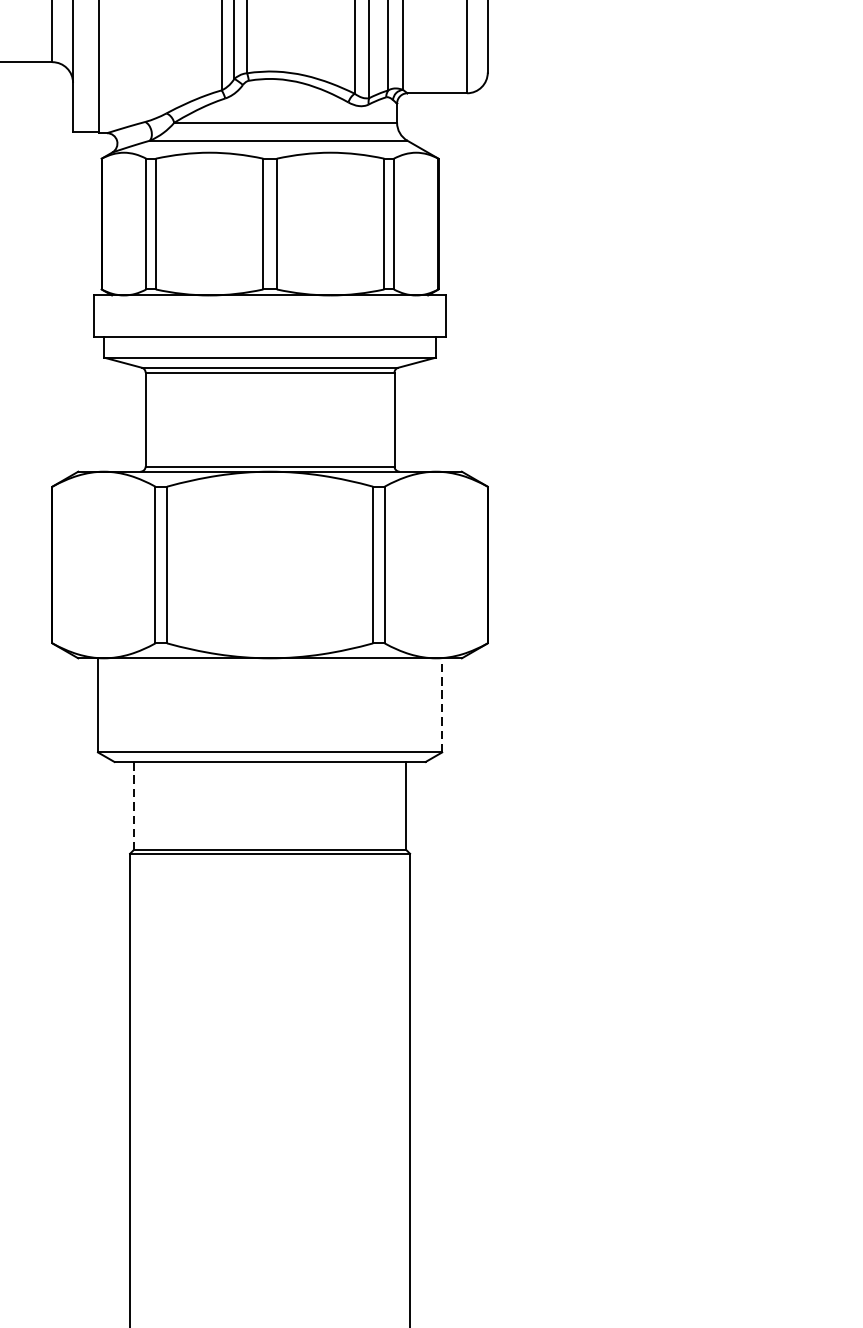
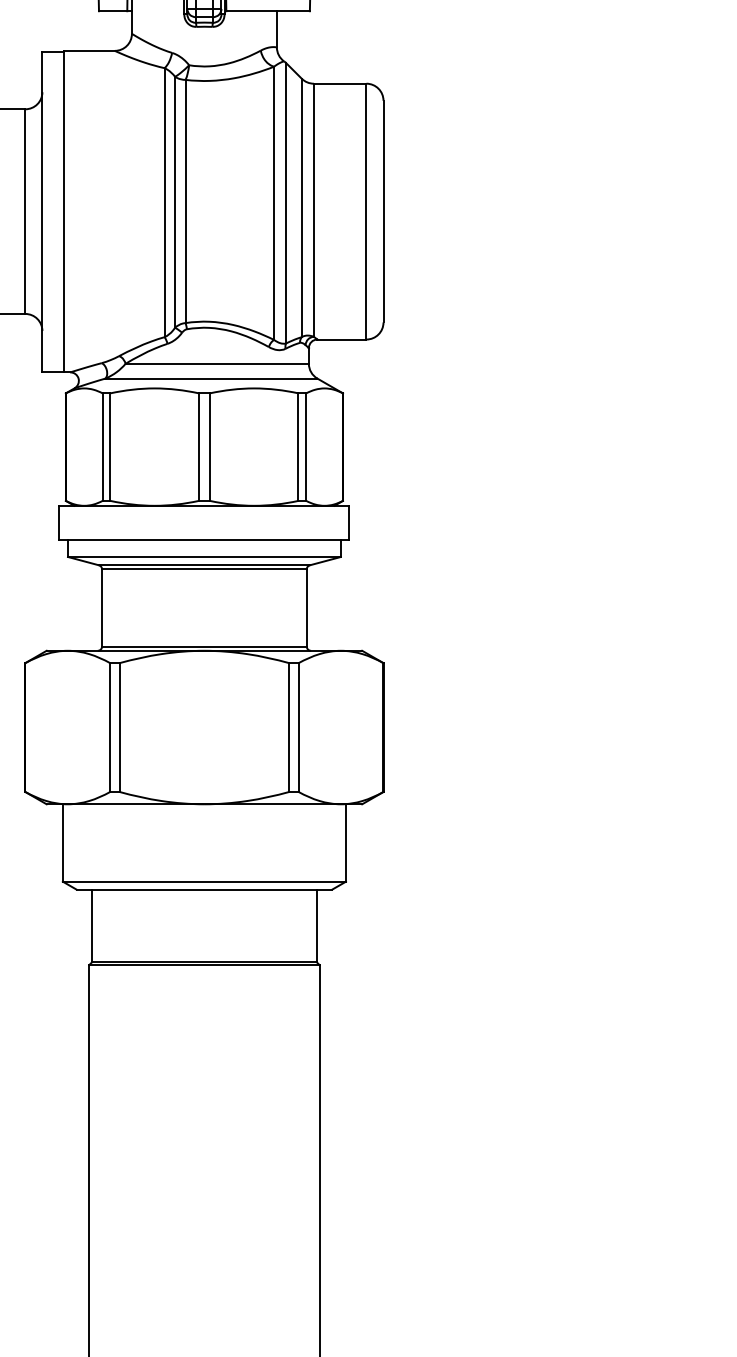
line: (441, 705) -> (345, 843), dashed -> solid
line: (133, 806) -> (92, 926), dashed -> solid

